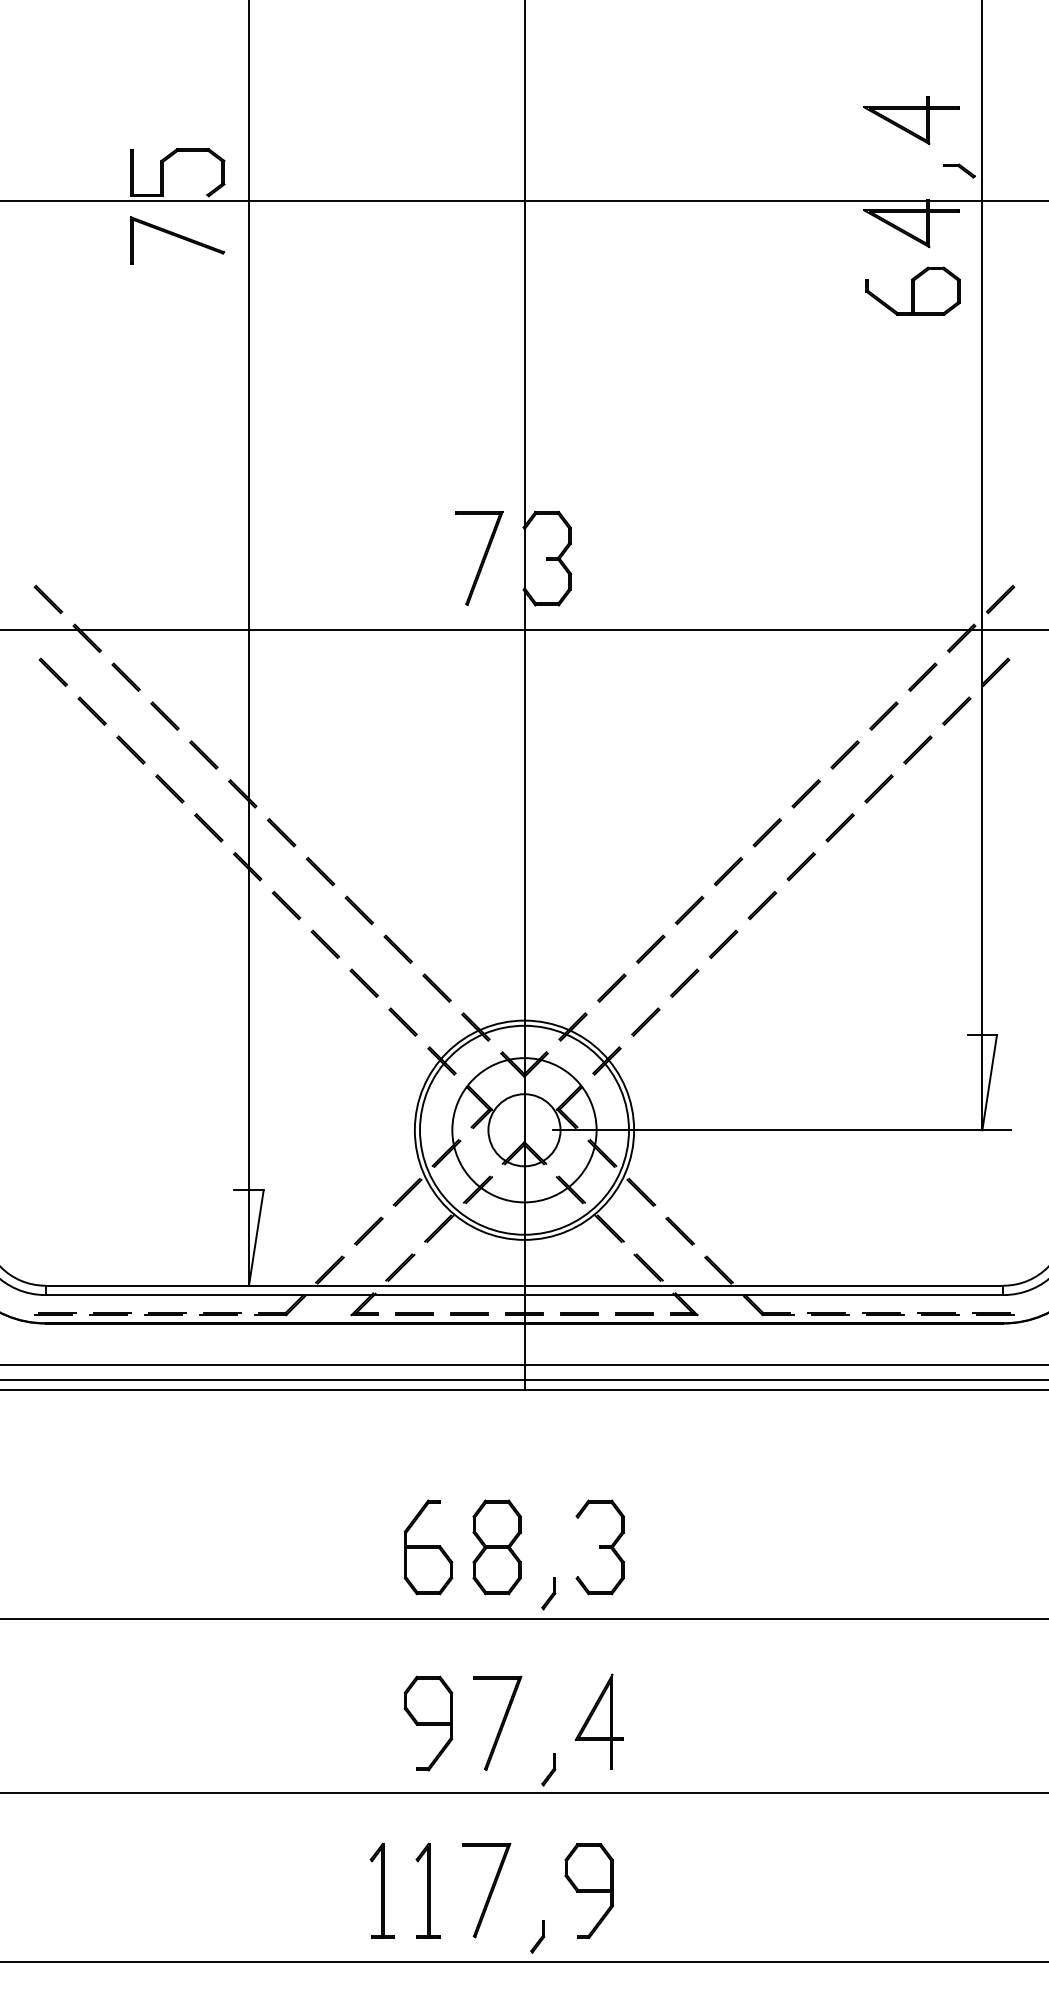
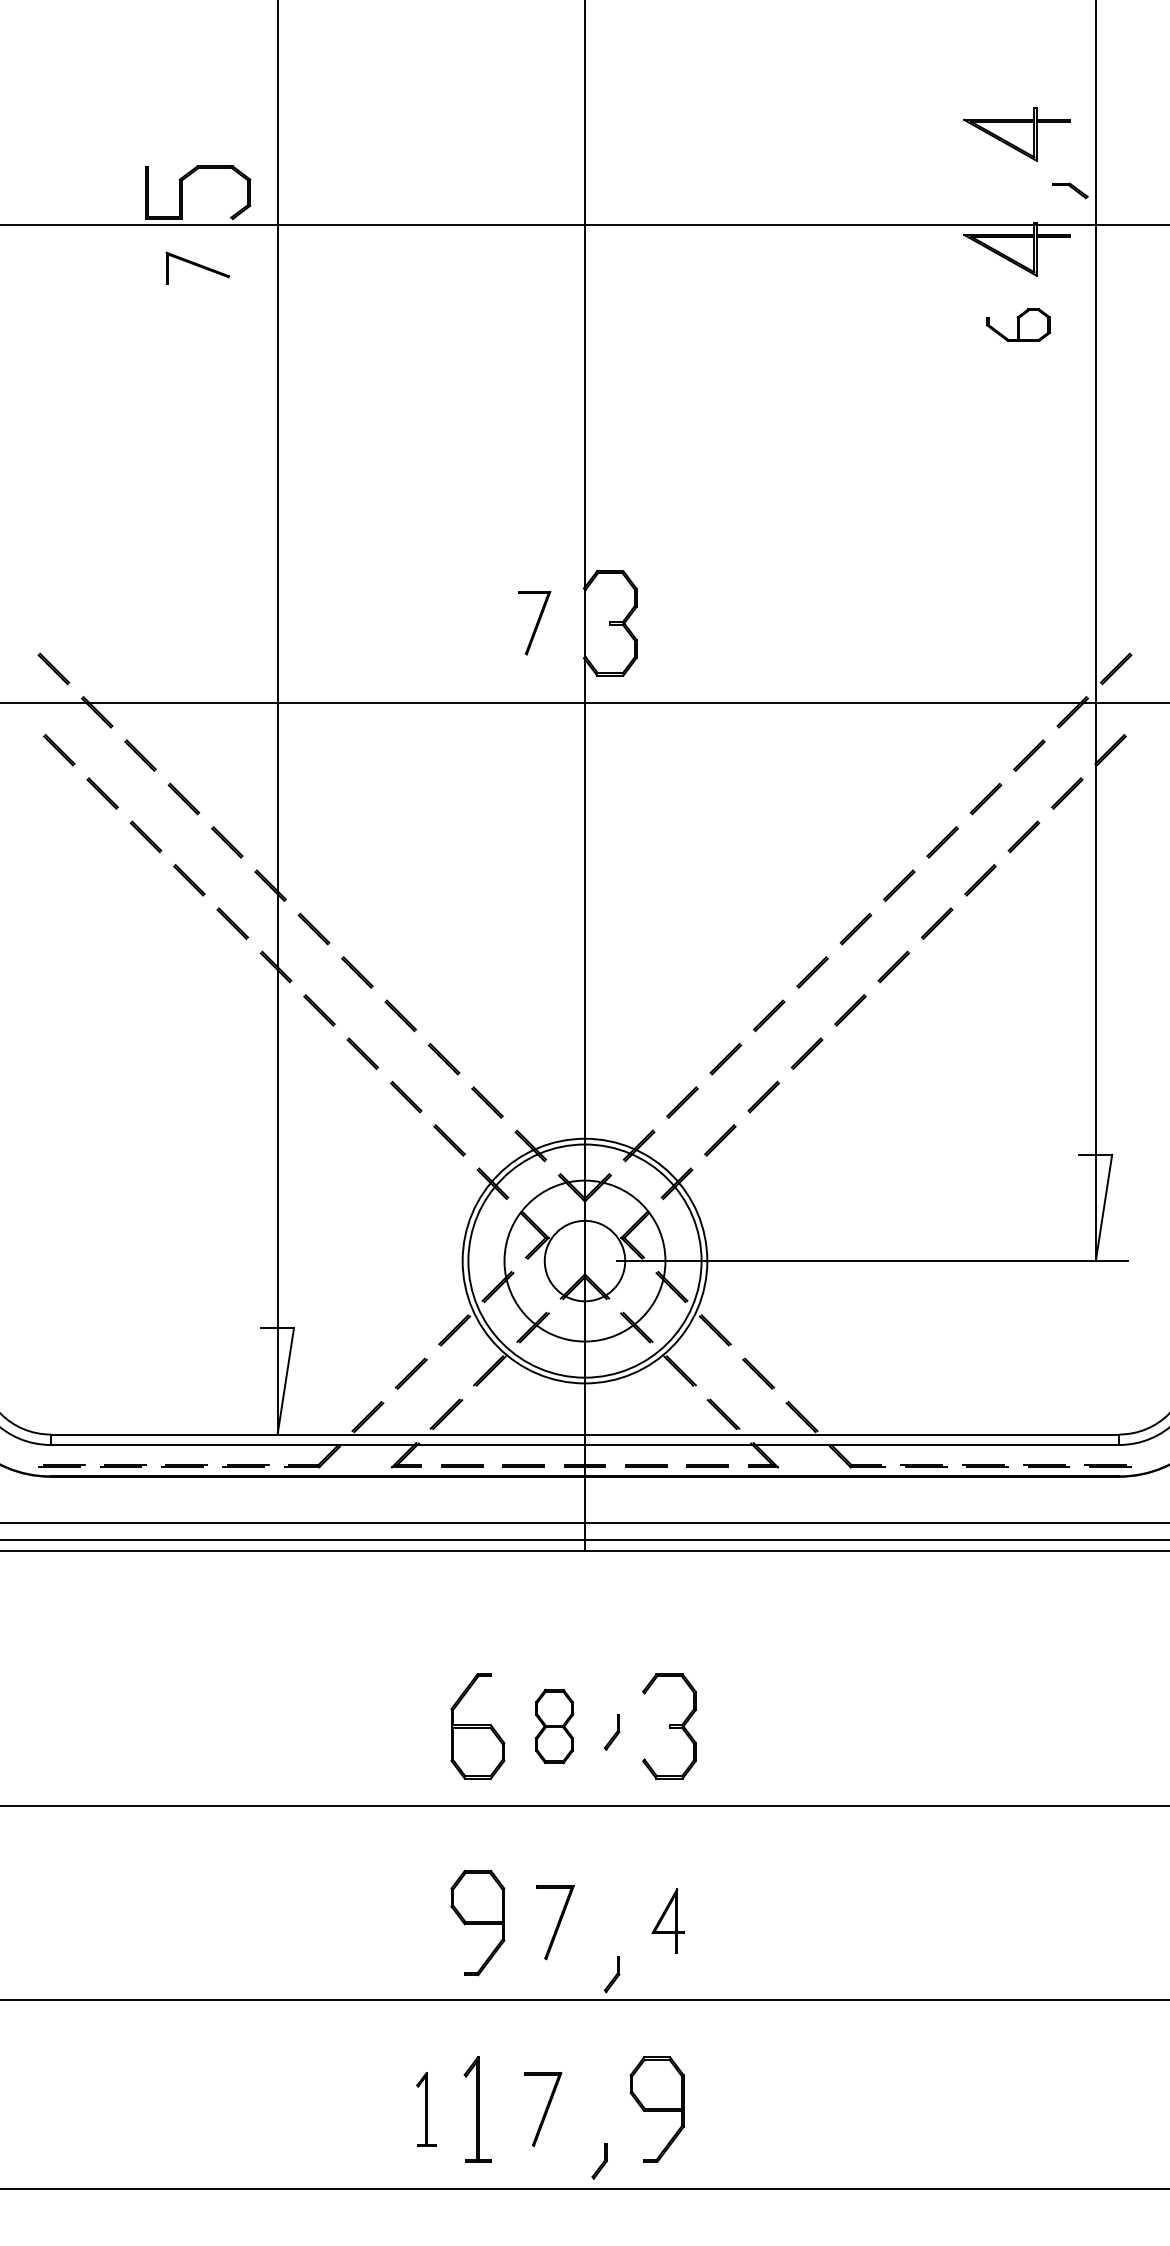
part: (177, 240) -> (197, 268), size x0.6
part: (912, 291) -> (1017, 325), size x0.6
part: (479, 558) -> (534, 623), size x0.6
part: (496, 1547) -> (553, 1726), size x0.7
part: (548, 1593) -> (611, 1732), moved
part: (598, 1721) -> (667, 1920), size x0.6
part: (497, 1722) -> (554, 1921), size x0.7
part: (381, 1890) -> (425, 2109), size x0.7
part: (486, 1890) -> (542, 2109), size x0.7

